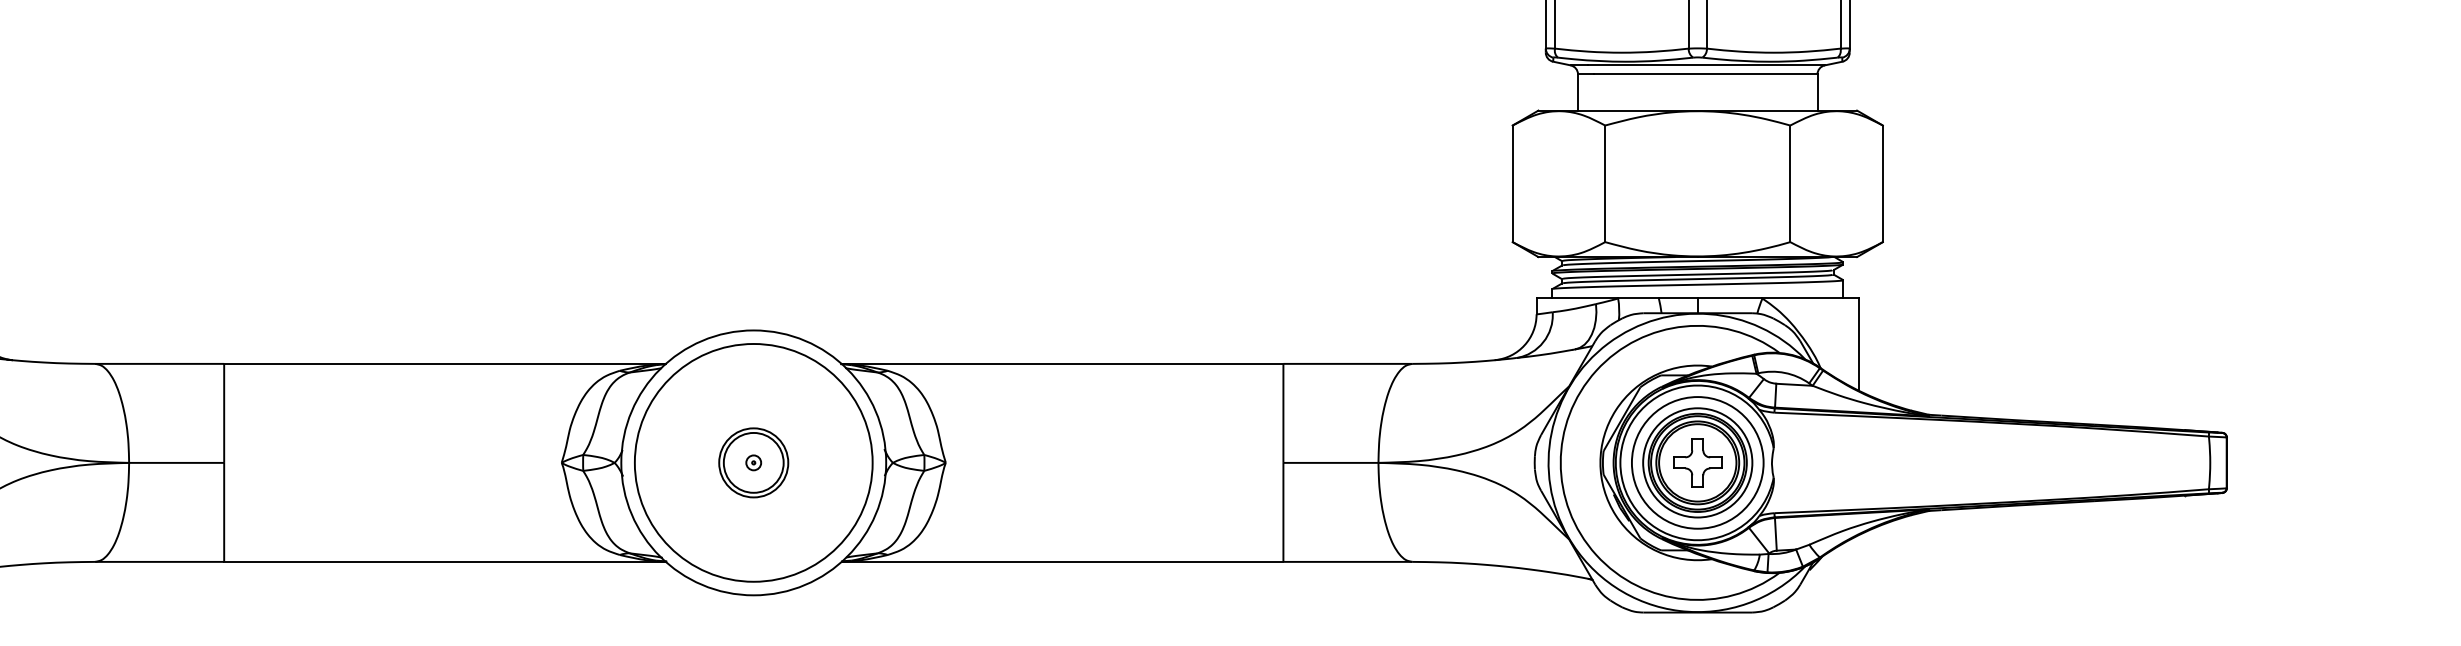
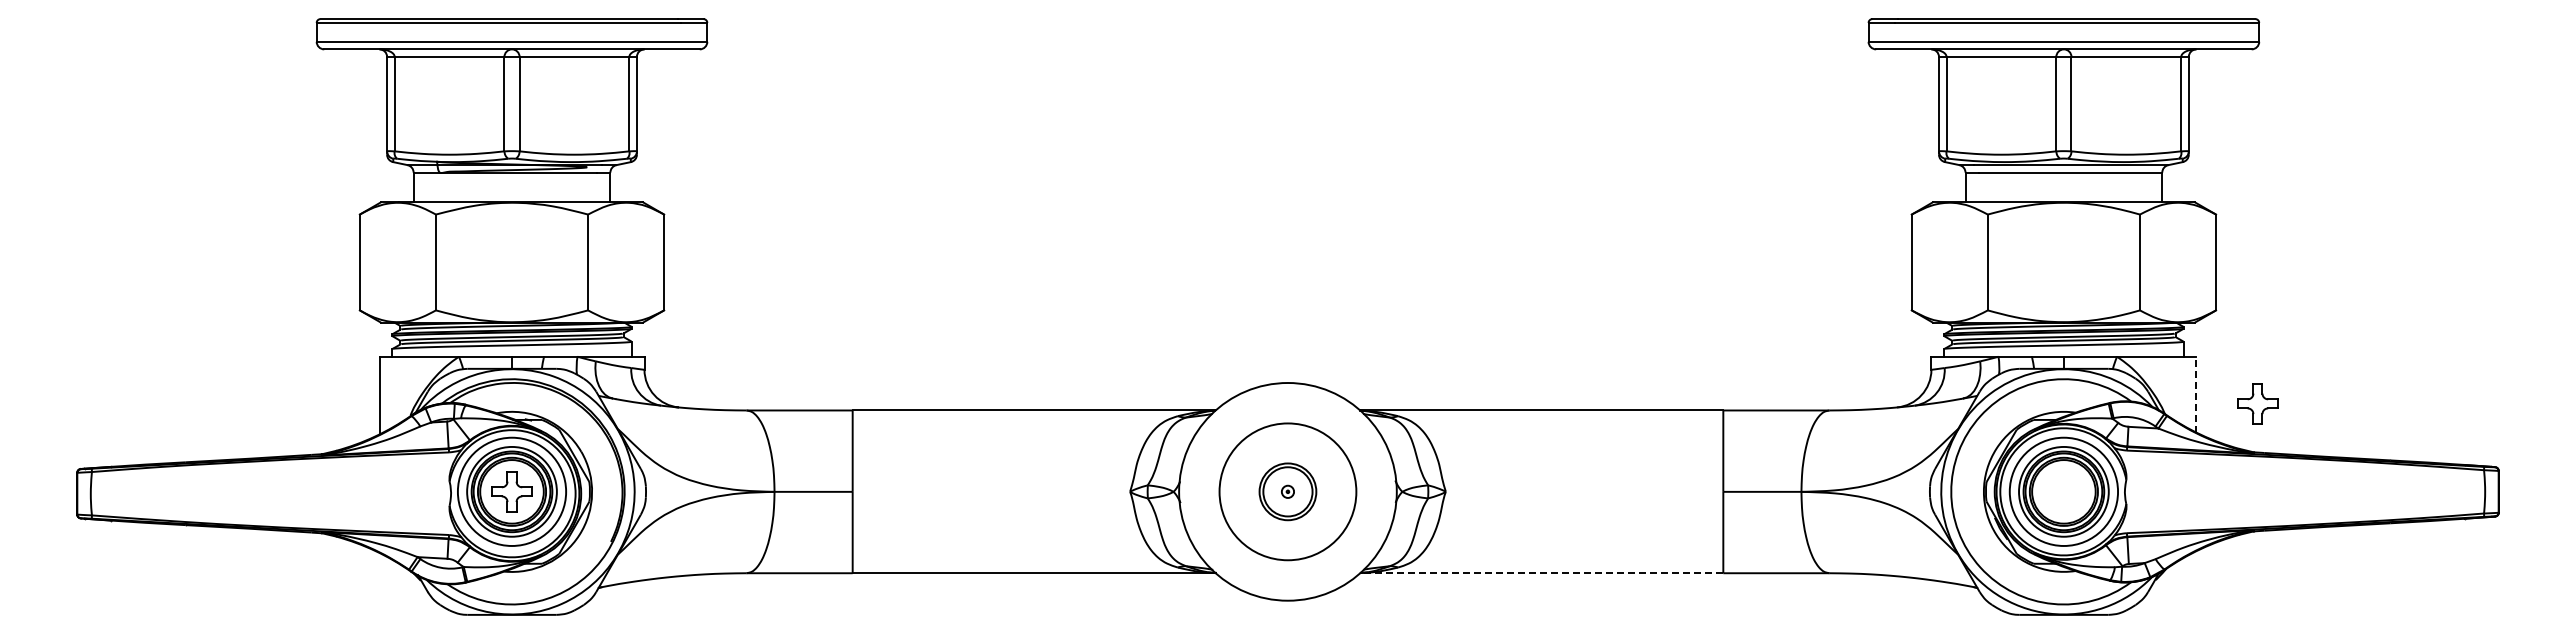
line: (1859, 344) -> (2196, 394), solid -> dashed
circle: (753, 462) -> (1287, 491), size x0.7
part: (1697, 462) -> (2257, 403), moved
line: (1062, 562) -> (1541, 573), solid -> dashed

